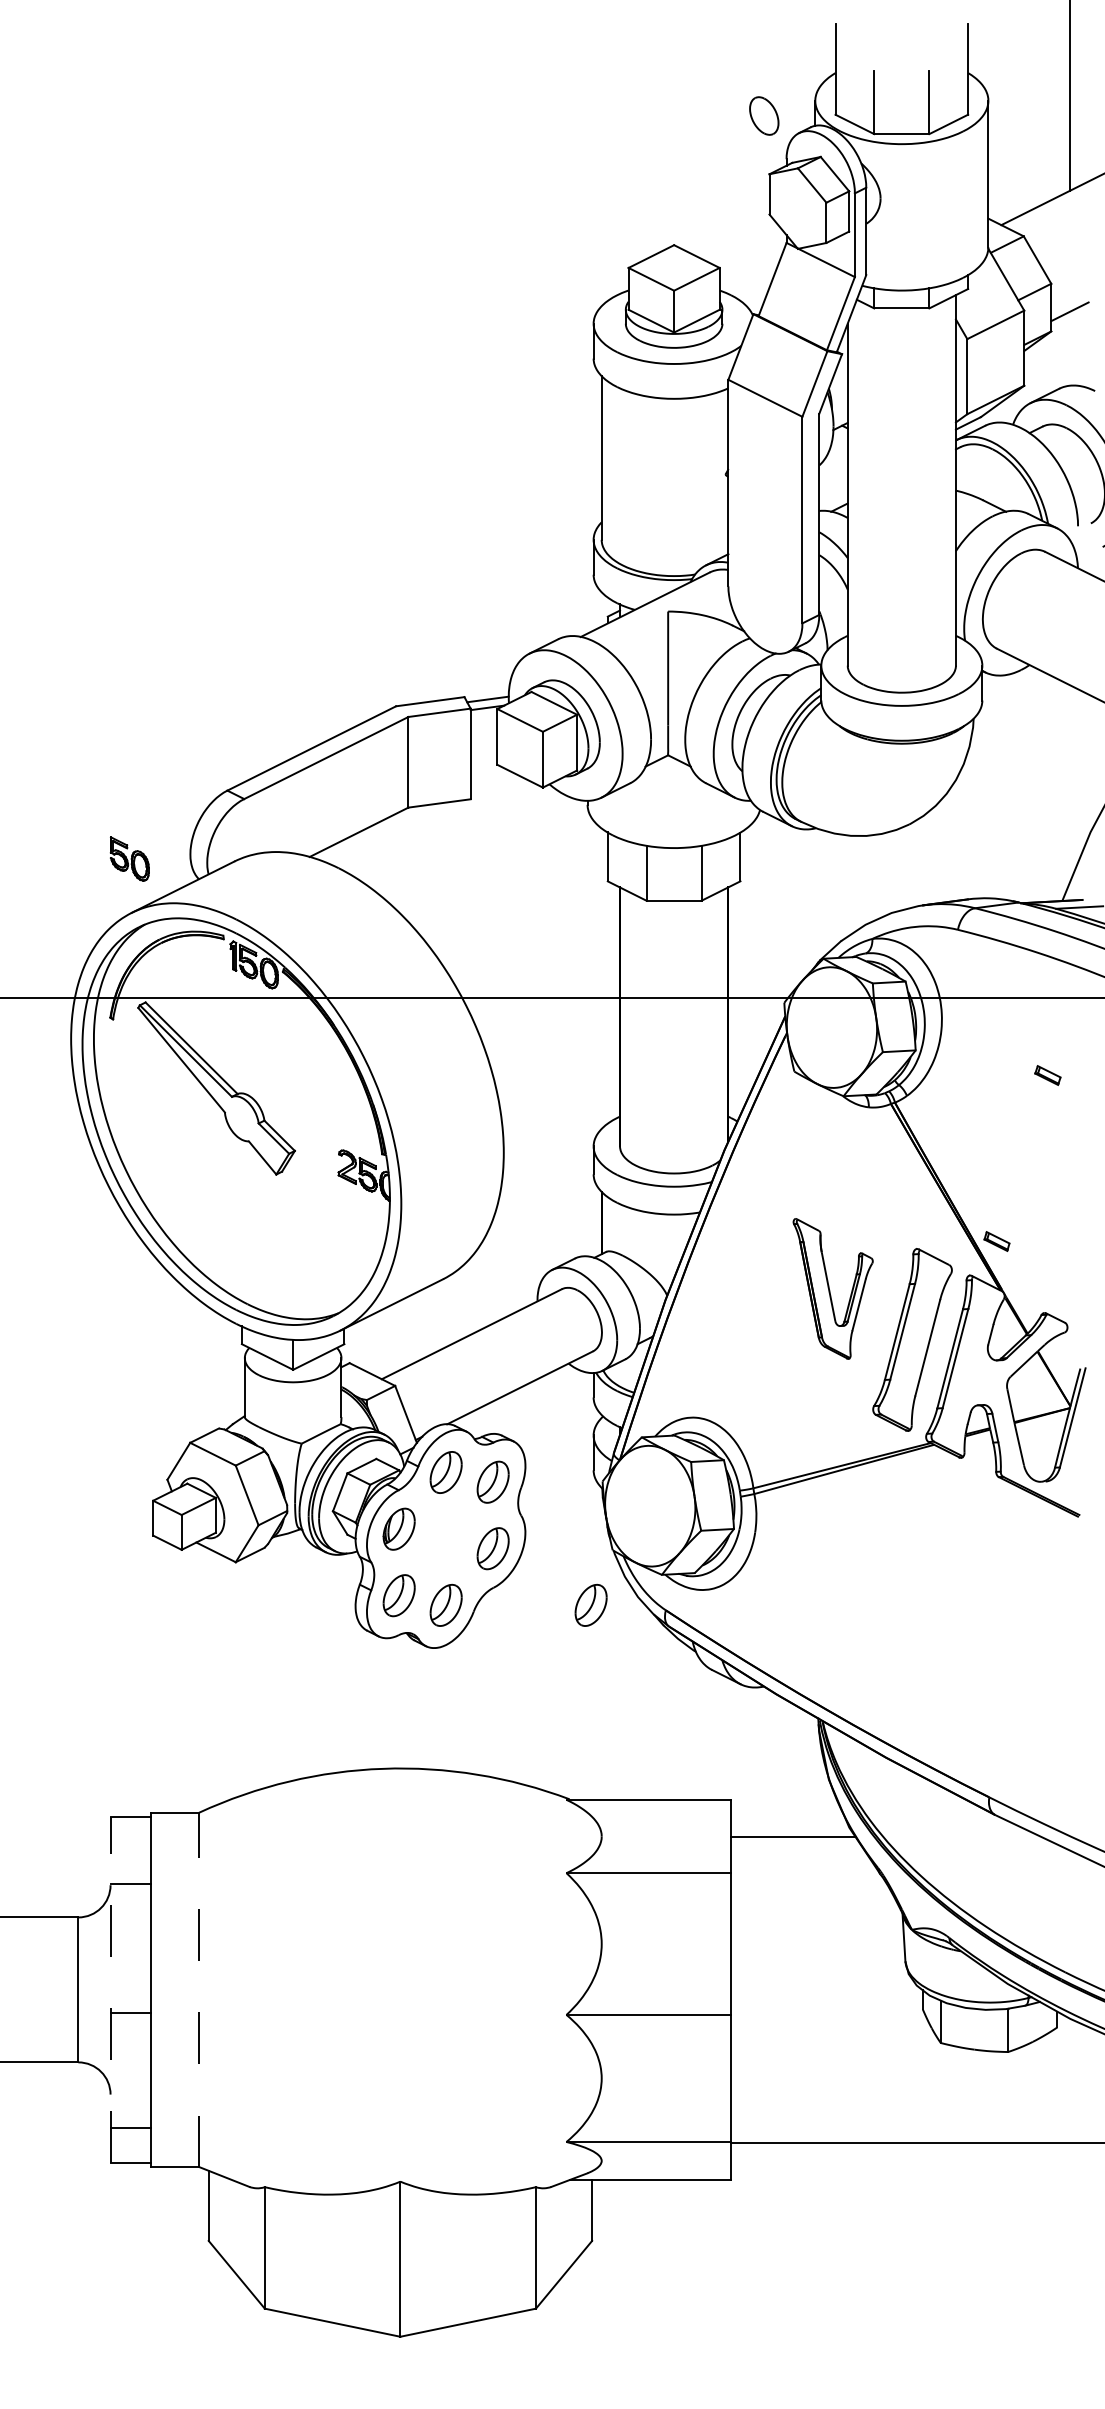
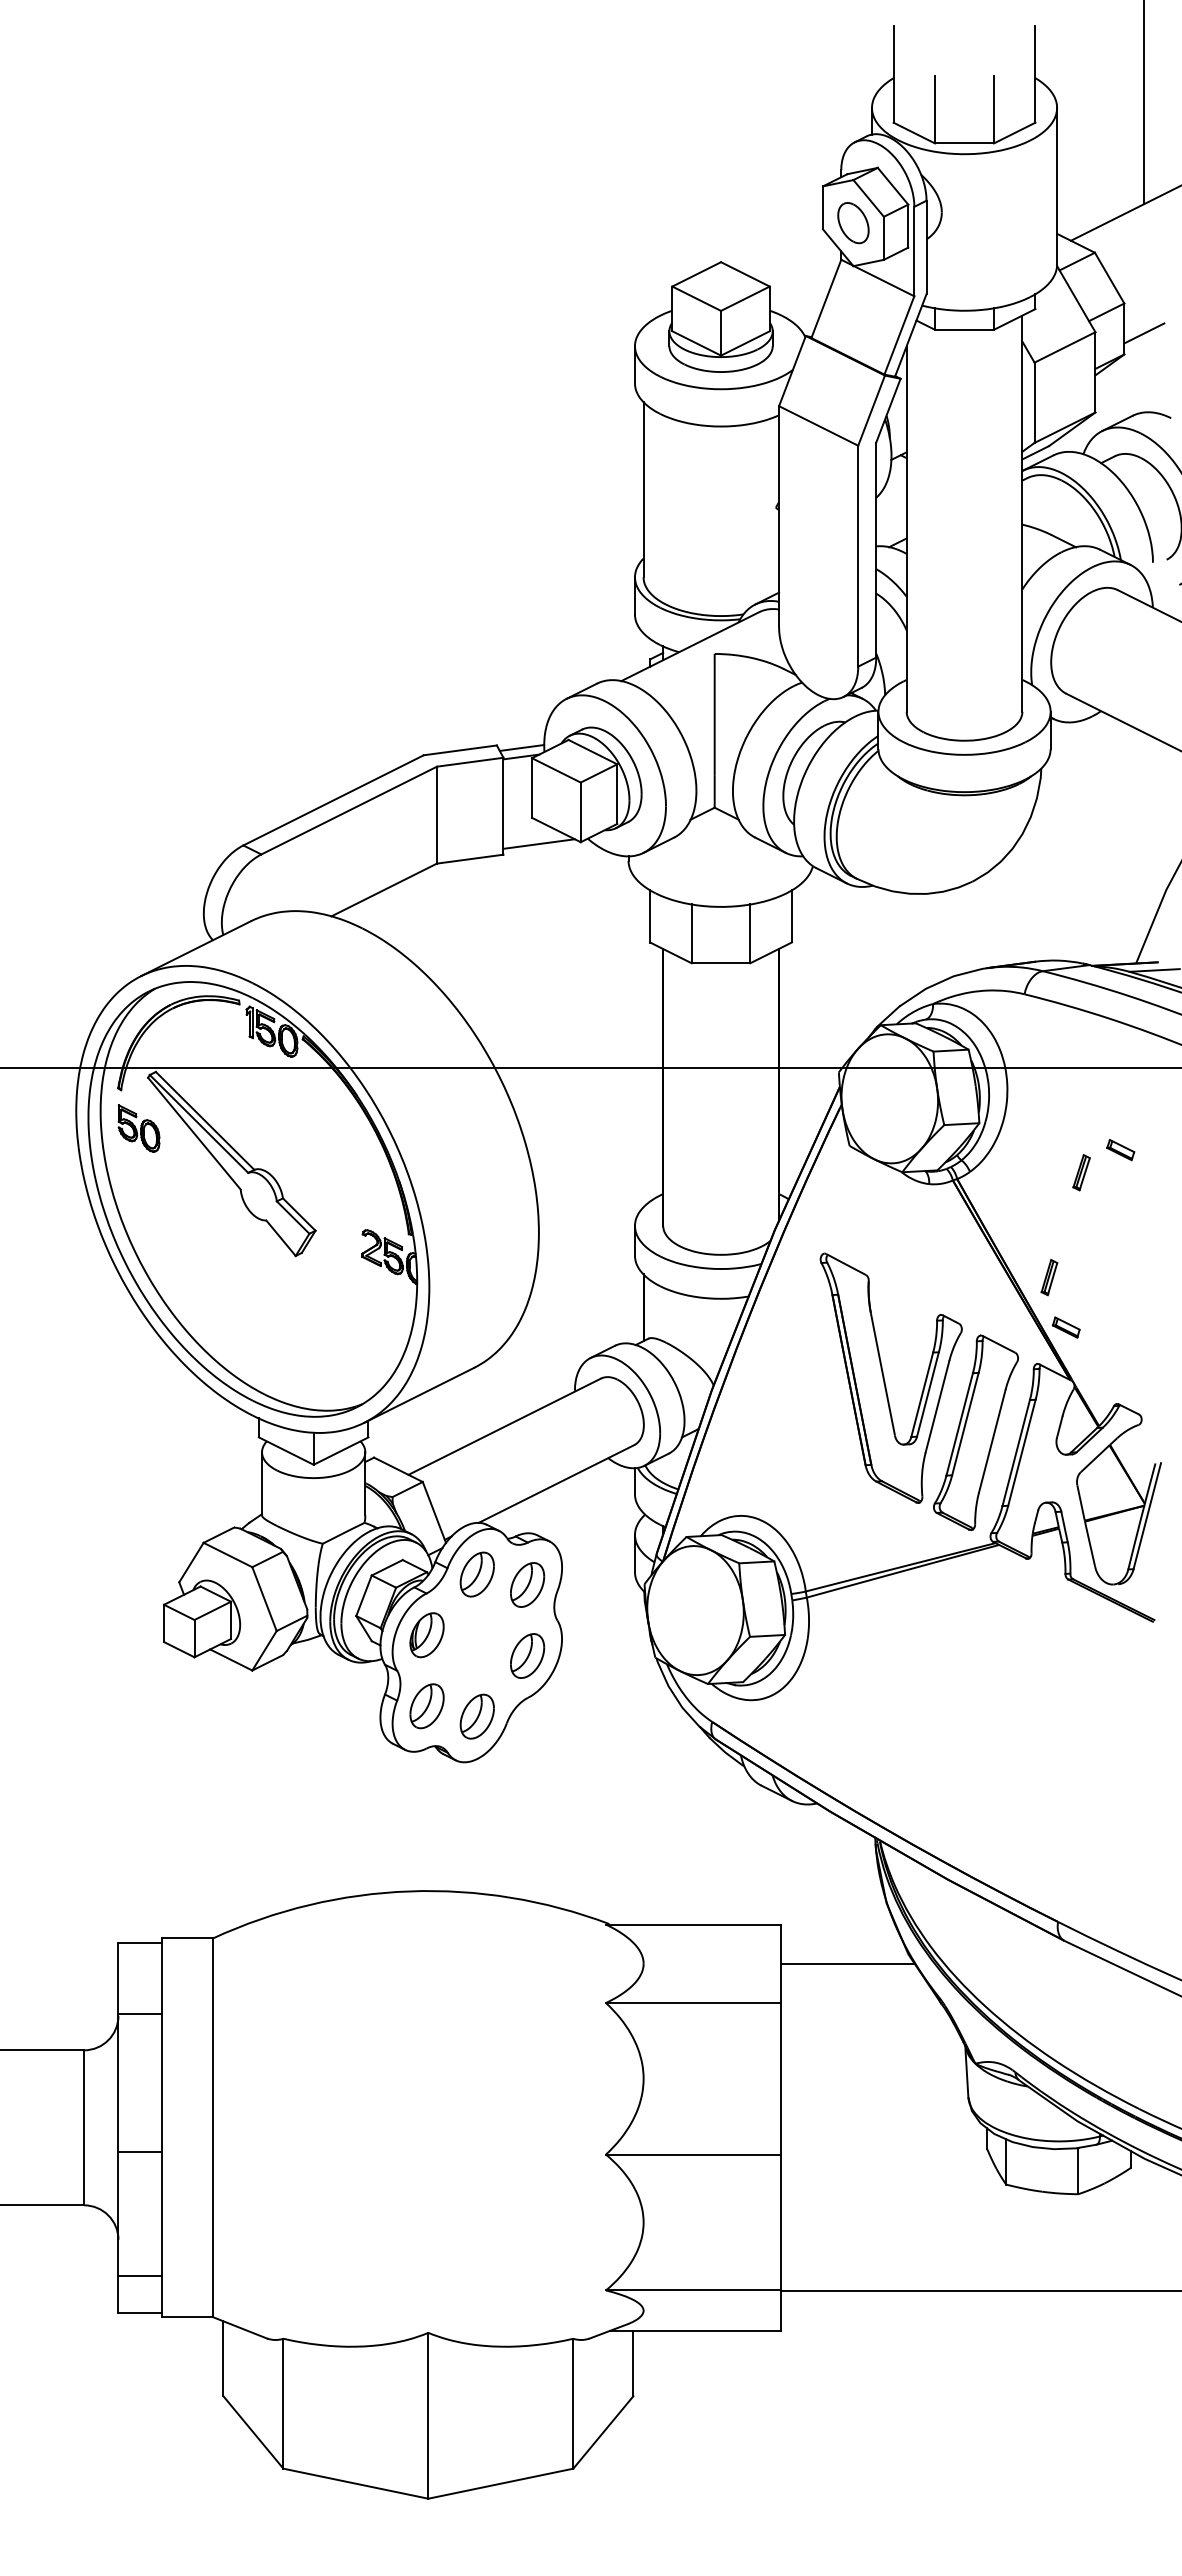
part: (764, 116) -> (853, 223), moved
line: (503, 788) -> (538, 843), added
part: (129, 858) -> (138, 1128), moved
part: (1011, 1096) -> (1081, 1172), added
part: (981, 1194) -> (1049, 1277), added
part: (832, 1288) -> (890, 1377), size x1.67
part: (590, 1605) -> (631, 1716), removed
line: (110, 1989) -> (118, 2127), dashed -> solid
line: (199, 1989) -> (213, 2127), dashed -> solid

